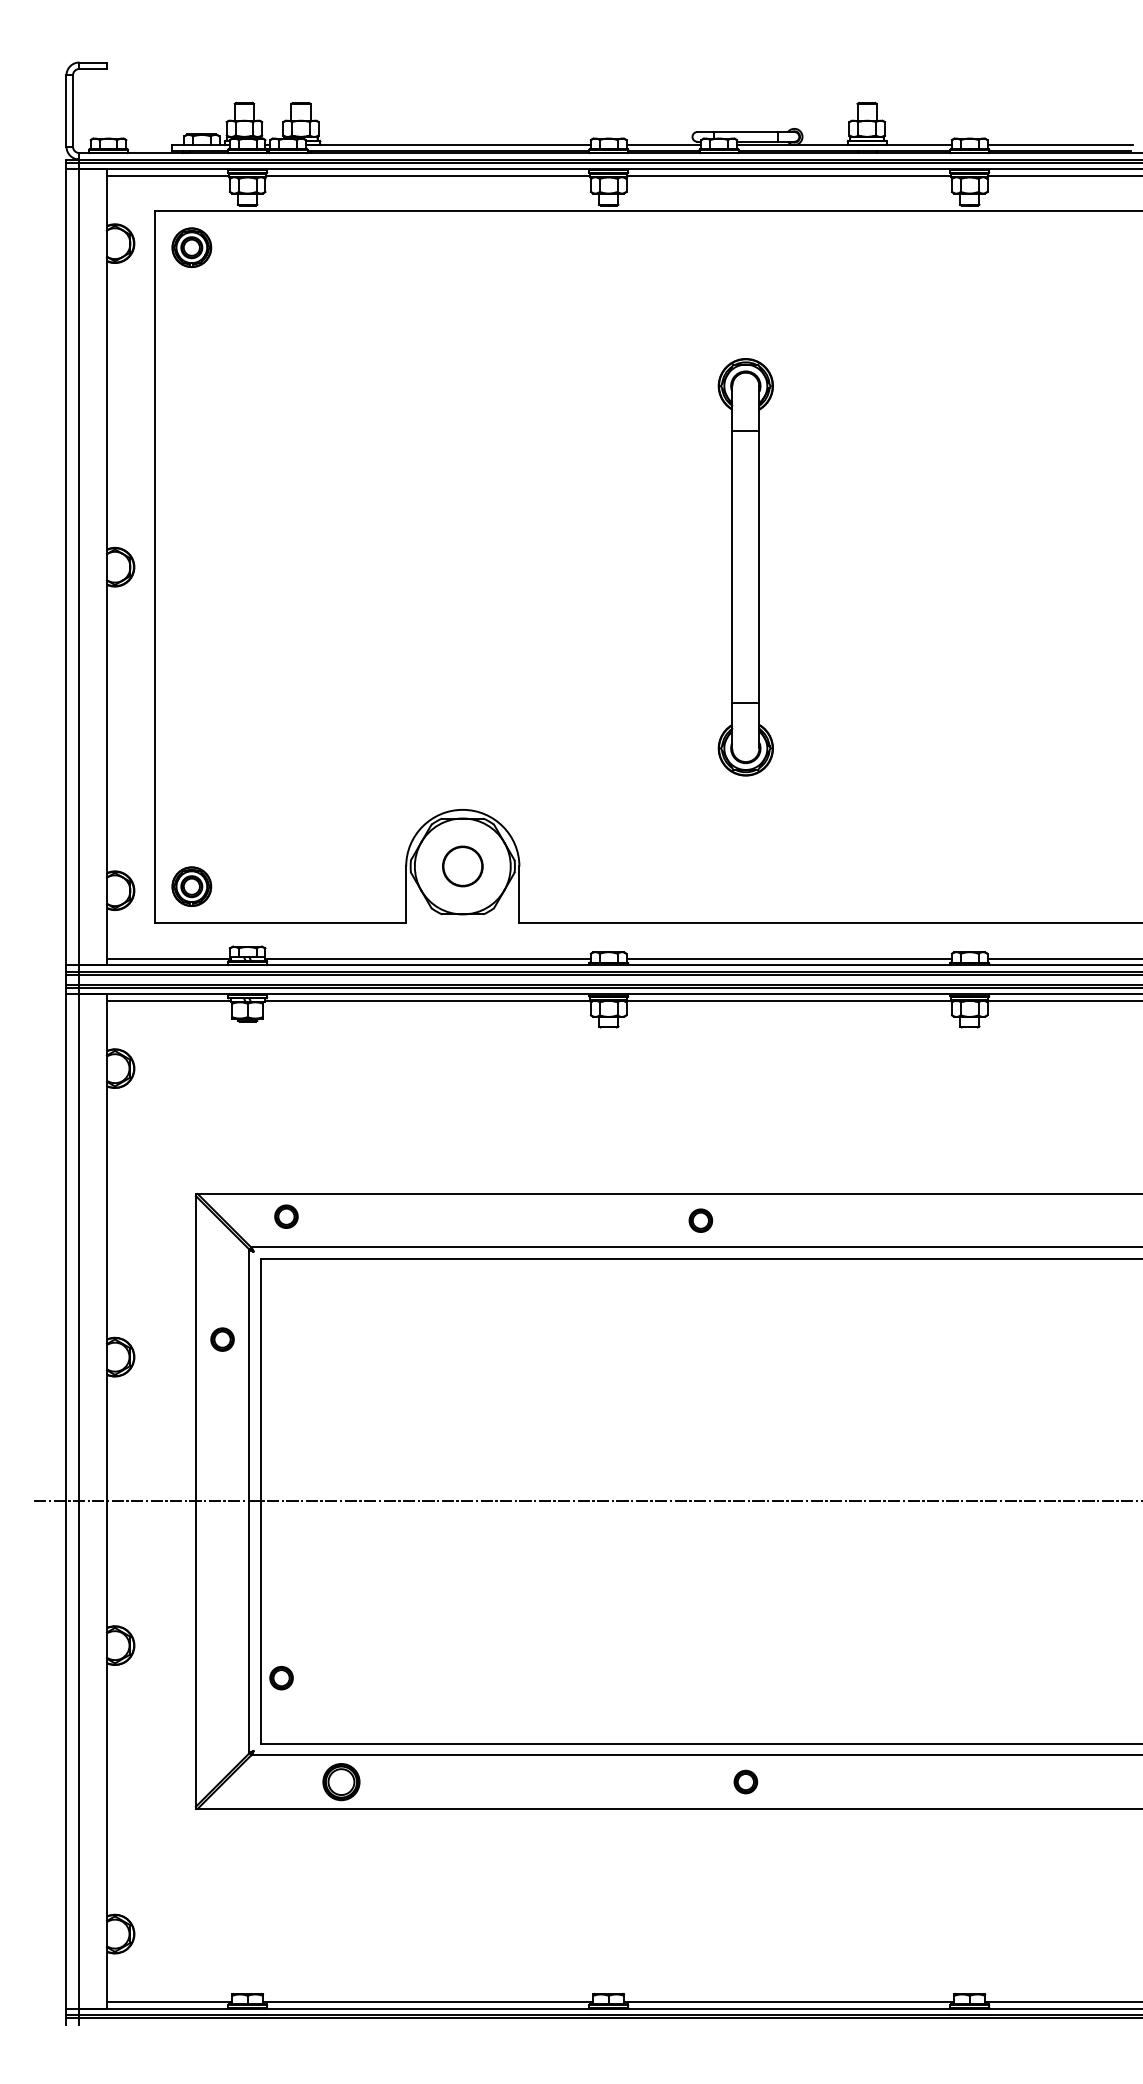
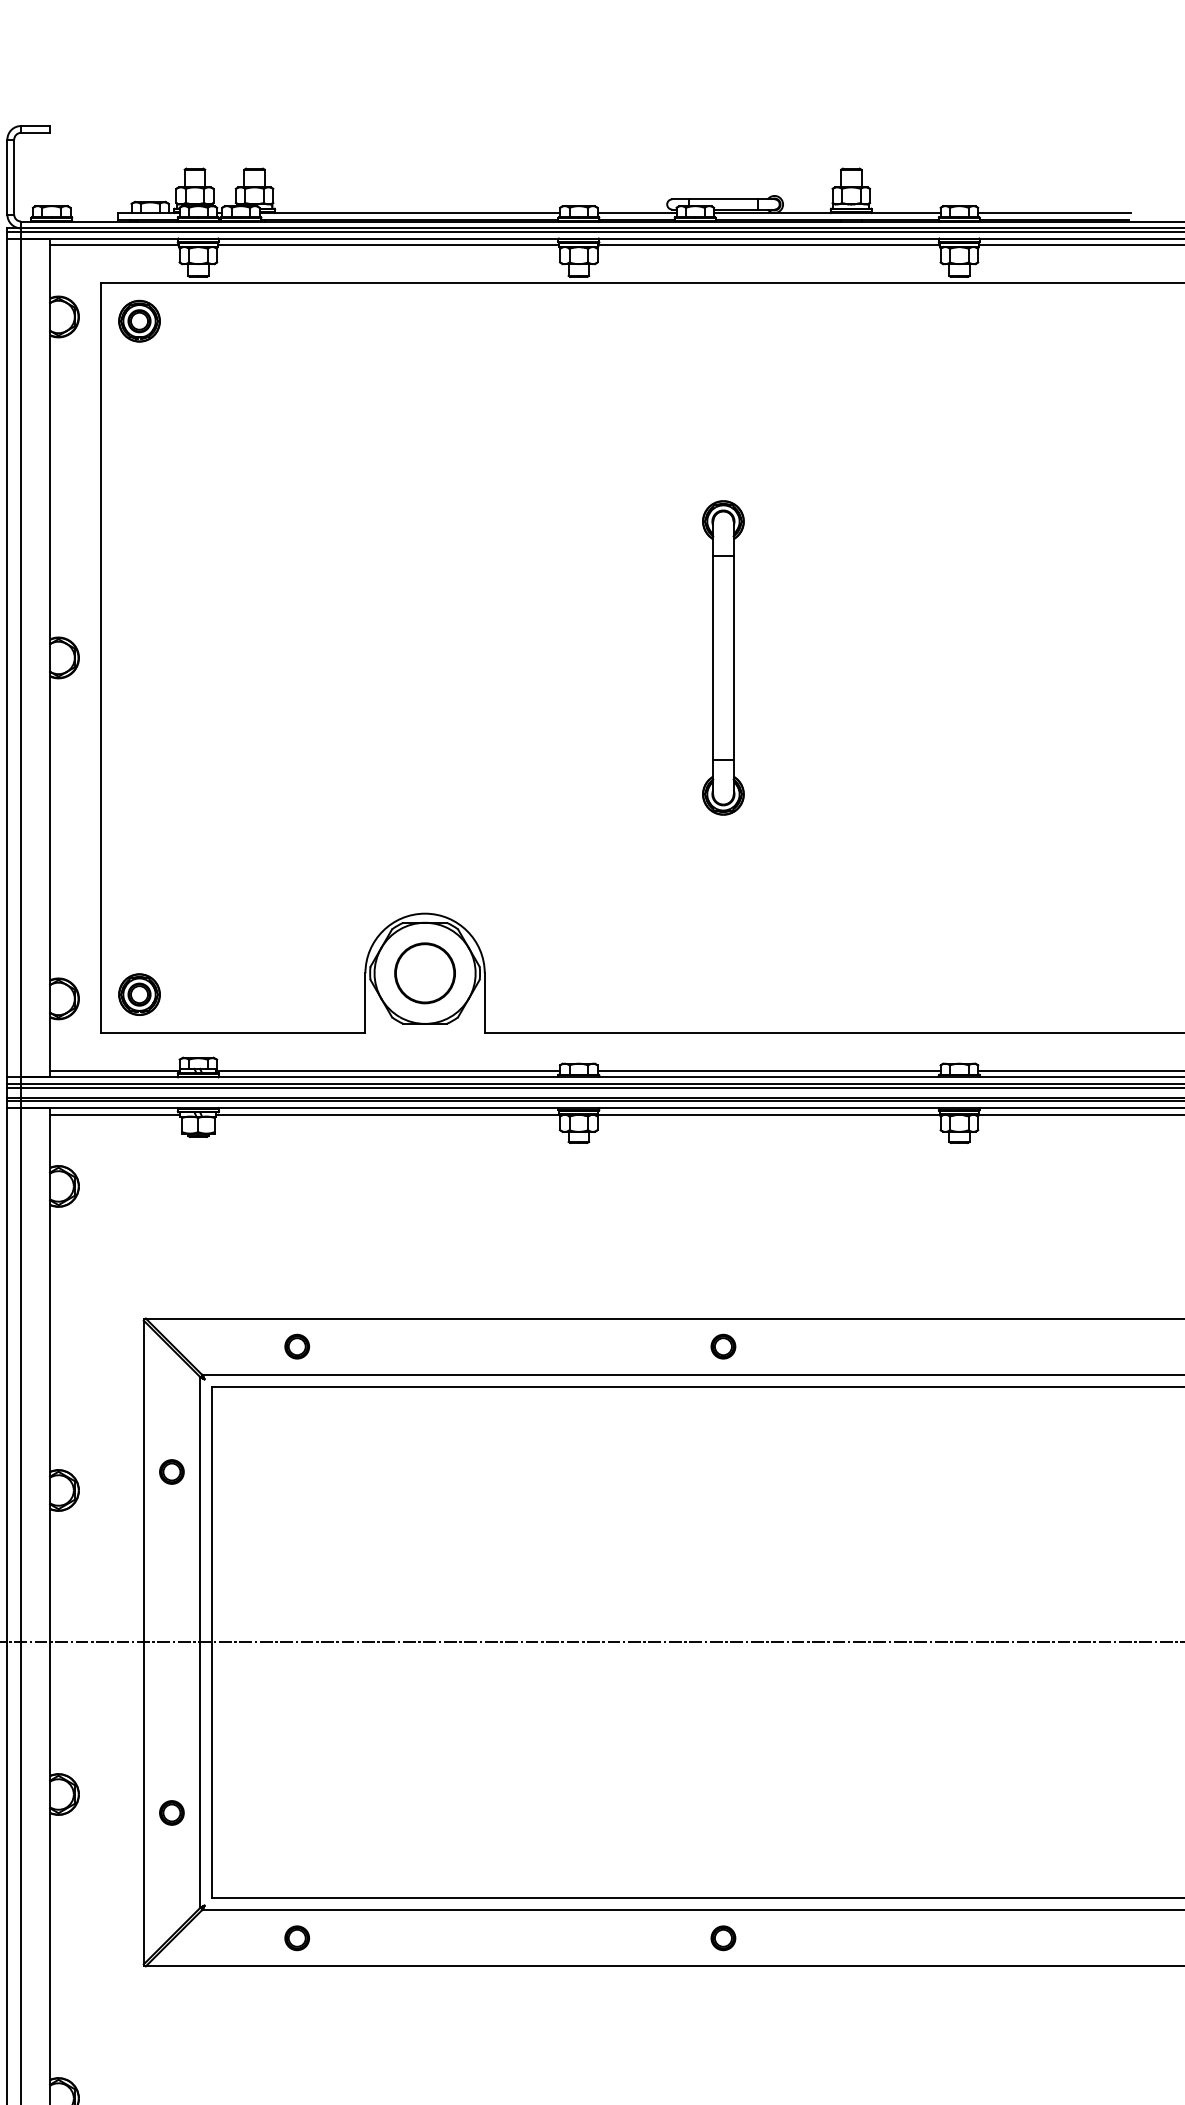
part: (745, 566) -> (723, 657), size x0.71
part: (462, 866) -> (424, 973), size x1.43
part: (286, 1216) -> (297, 1346), moved
part: (700, 1220) -> (723, 1346), moved
part: (281, 1678) -> (171, 1813), moved
part: (341, 1781) -> (297, 1937), size x0.62

